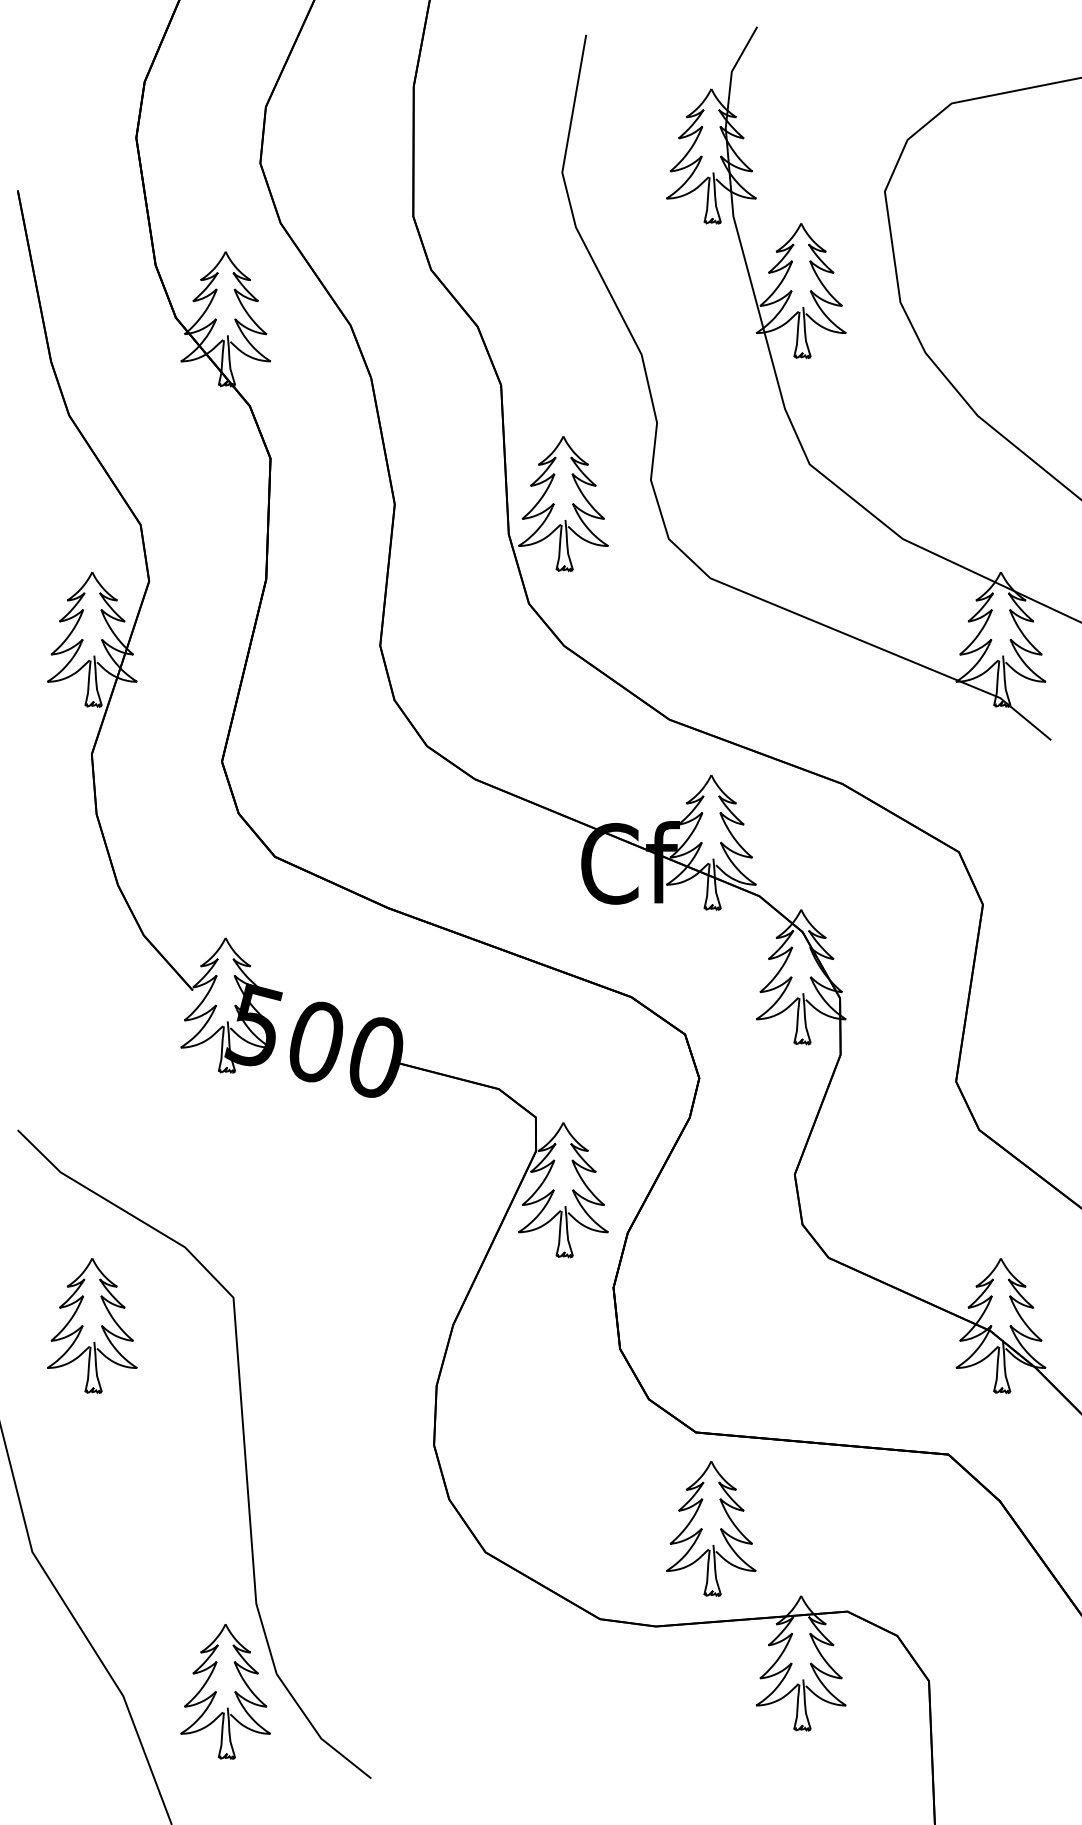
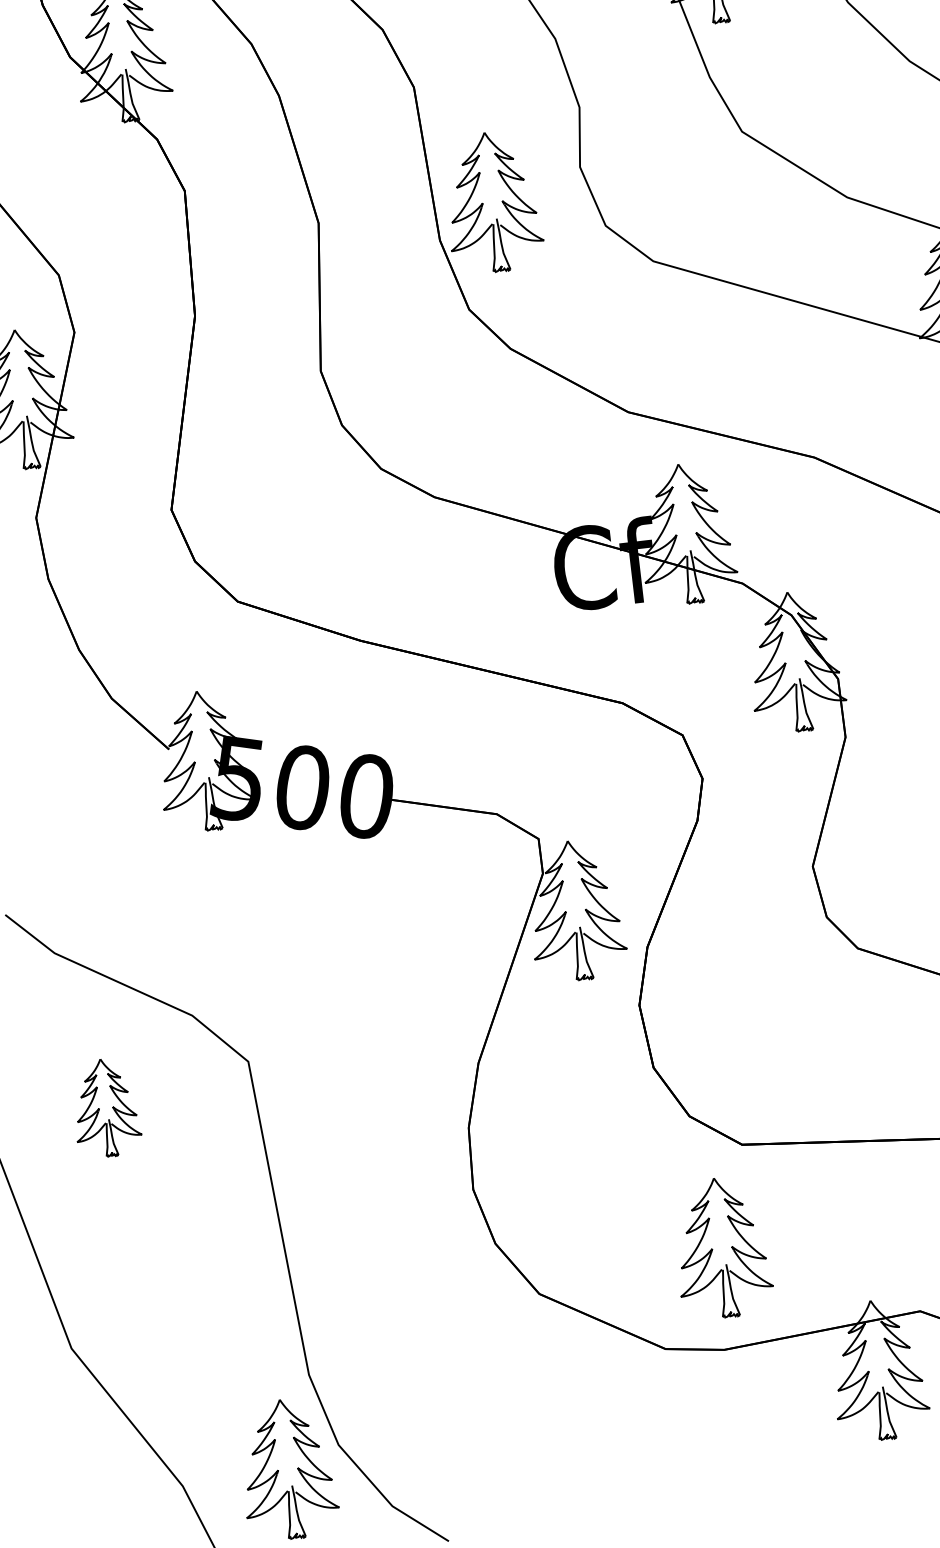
part: (92, 1325) -> (106, 1107), size x0.7
part: (711, 1528) -> (722, 1247), moved

